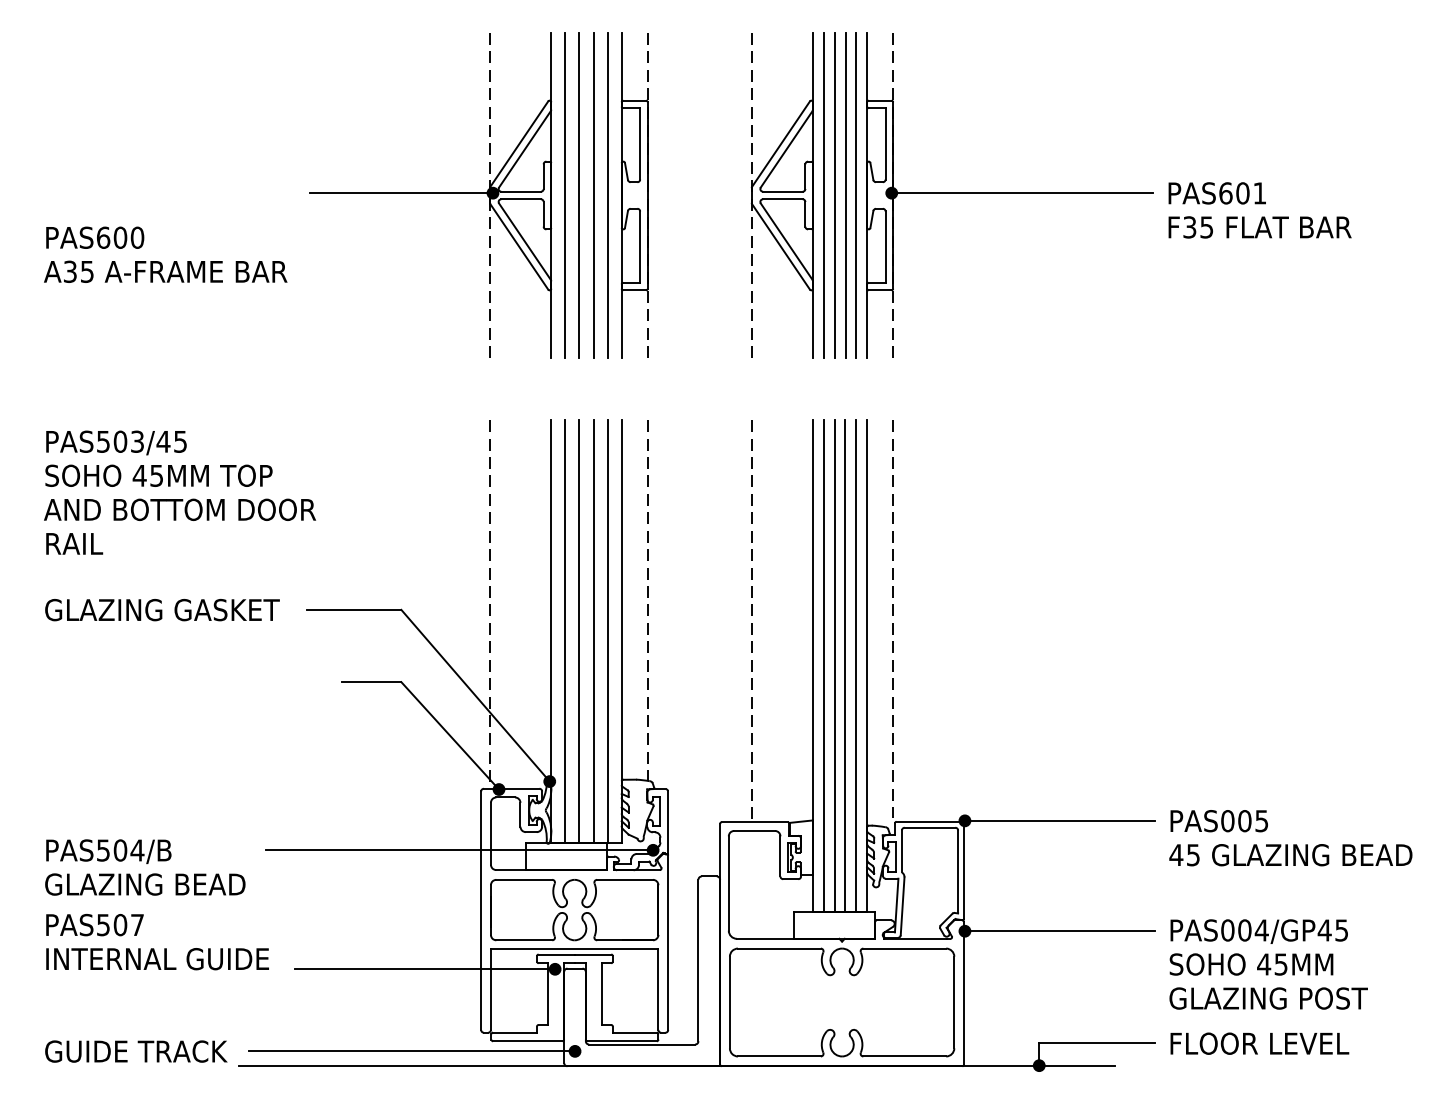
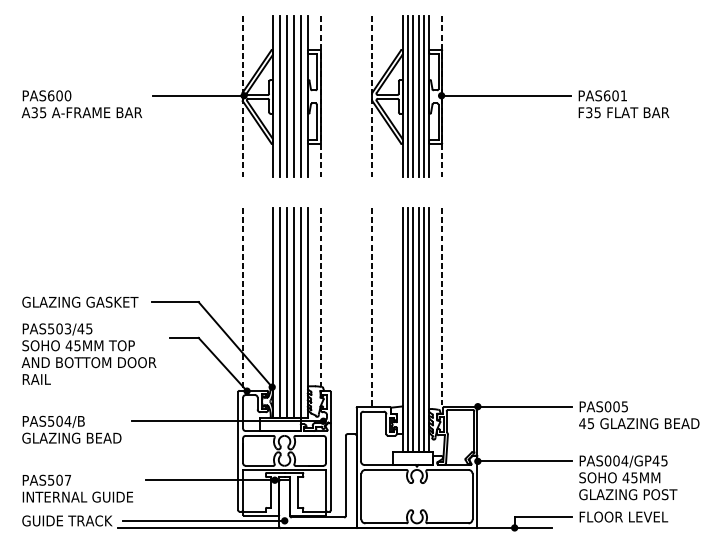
text: (164, 255) -> (81, 104), moved
text: (178, 491) -> (88, 353), moved
text: (156, 941) -> (77, 488), moved

